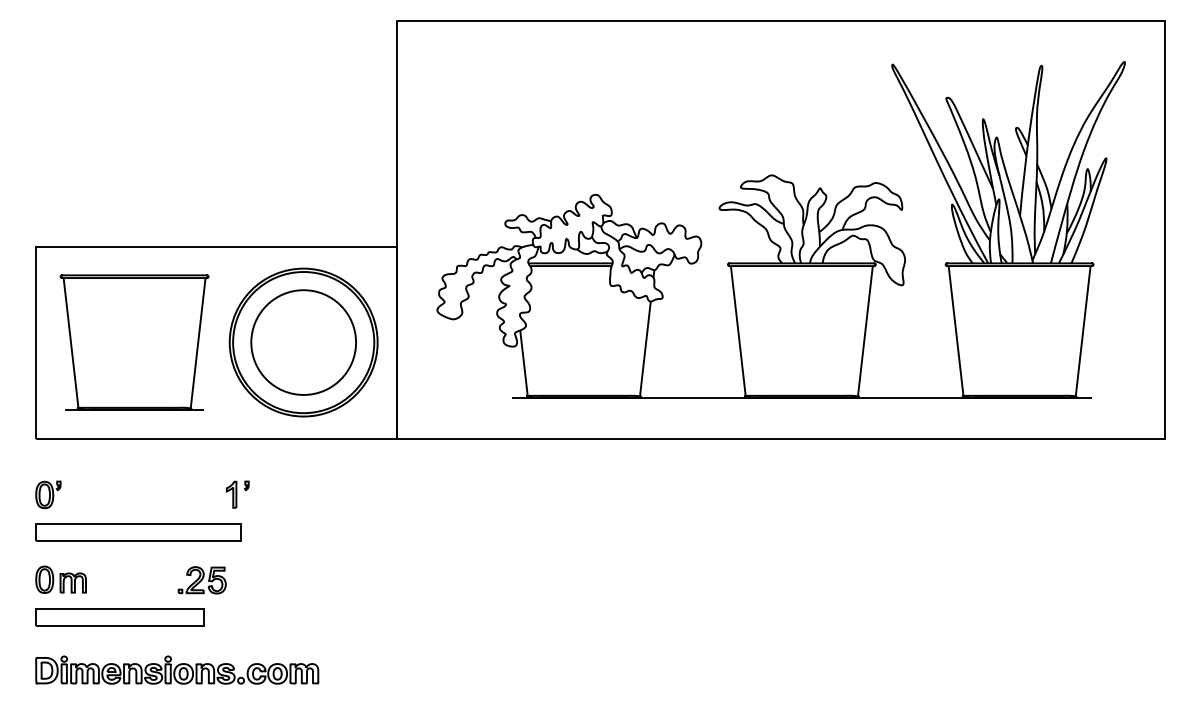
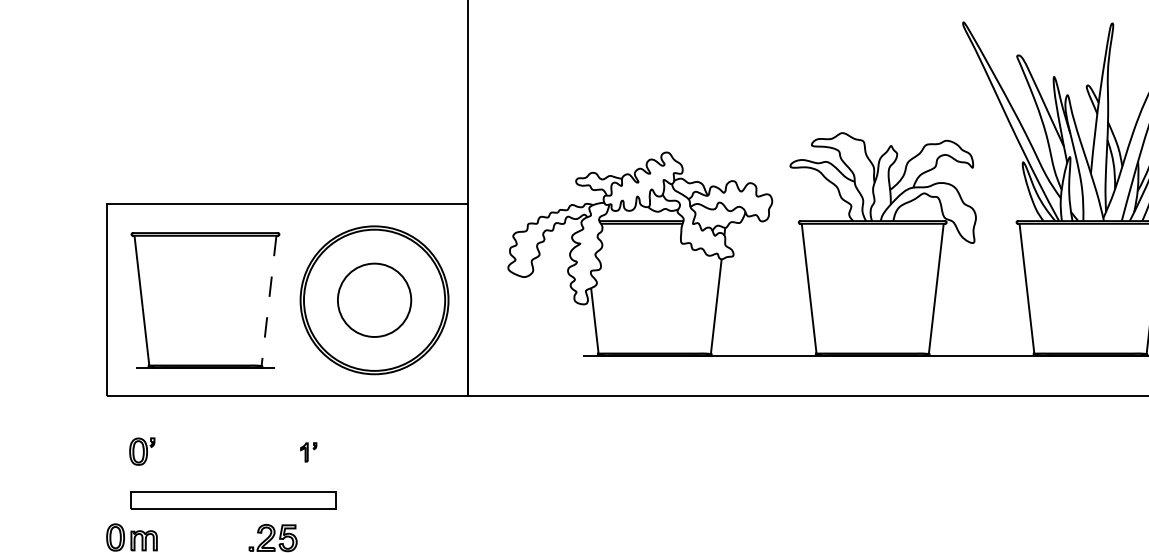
circle: (303, 342) -> (374, 300), size x0.7
line: (198, 343) -> (269, 301), solid -> dashed
part: (48, 494) -> (142, 451), moved
part: (237, 494) -> (308, 452), size x0.7
part: (138, 532) -> (233, 500), moved

